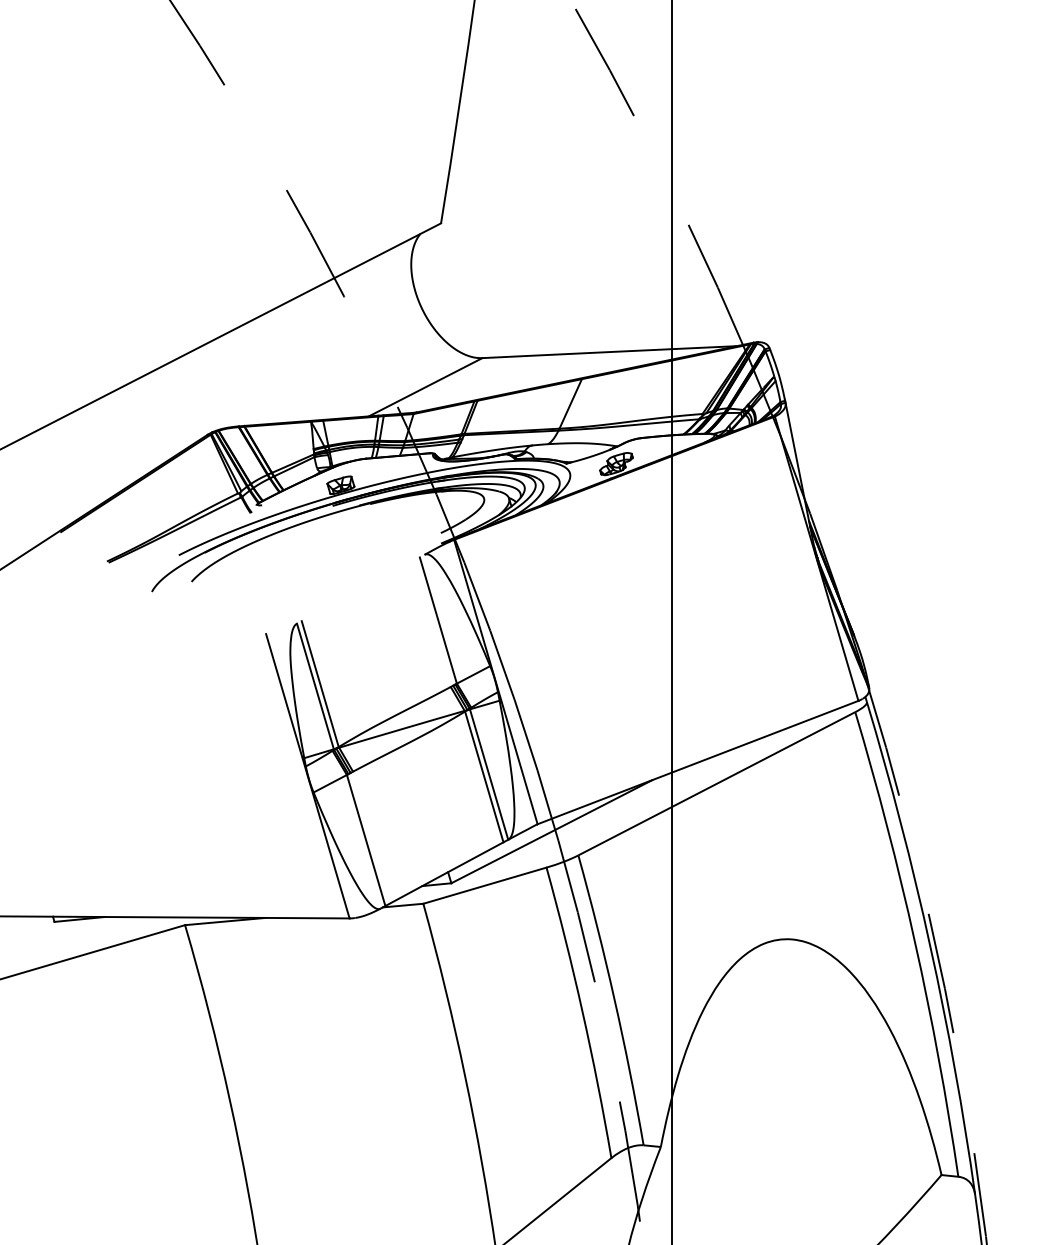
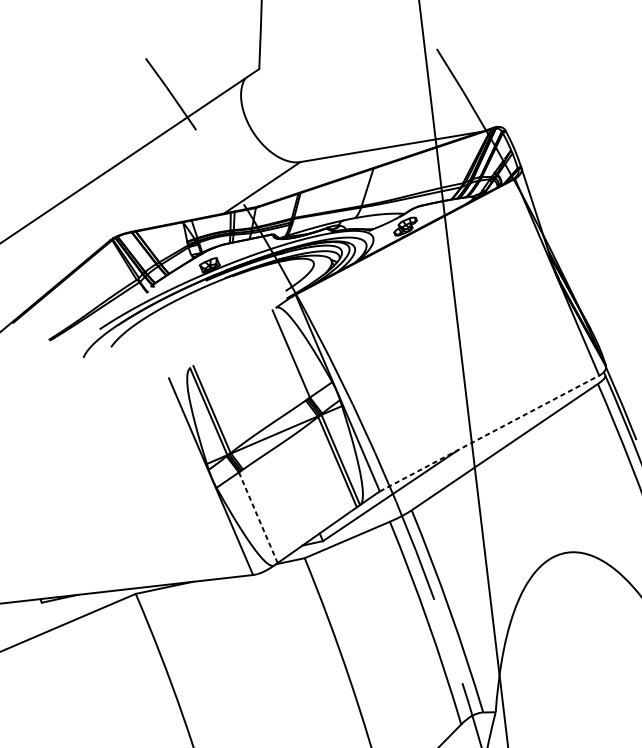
line: (698, 762) -> (489, 433), solid -> dashed
line: (366, 840) -> (258, 517), solid -> dashed

